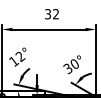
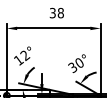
text: (55, 14) -> (60, 13), 32 -> 38

